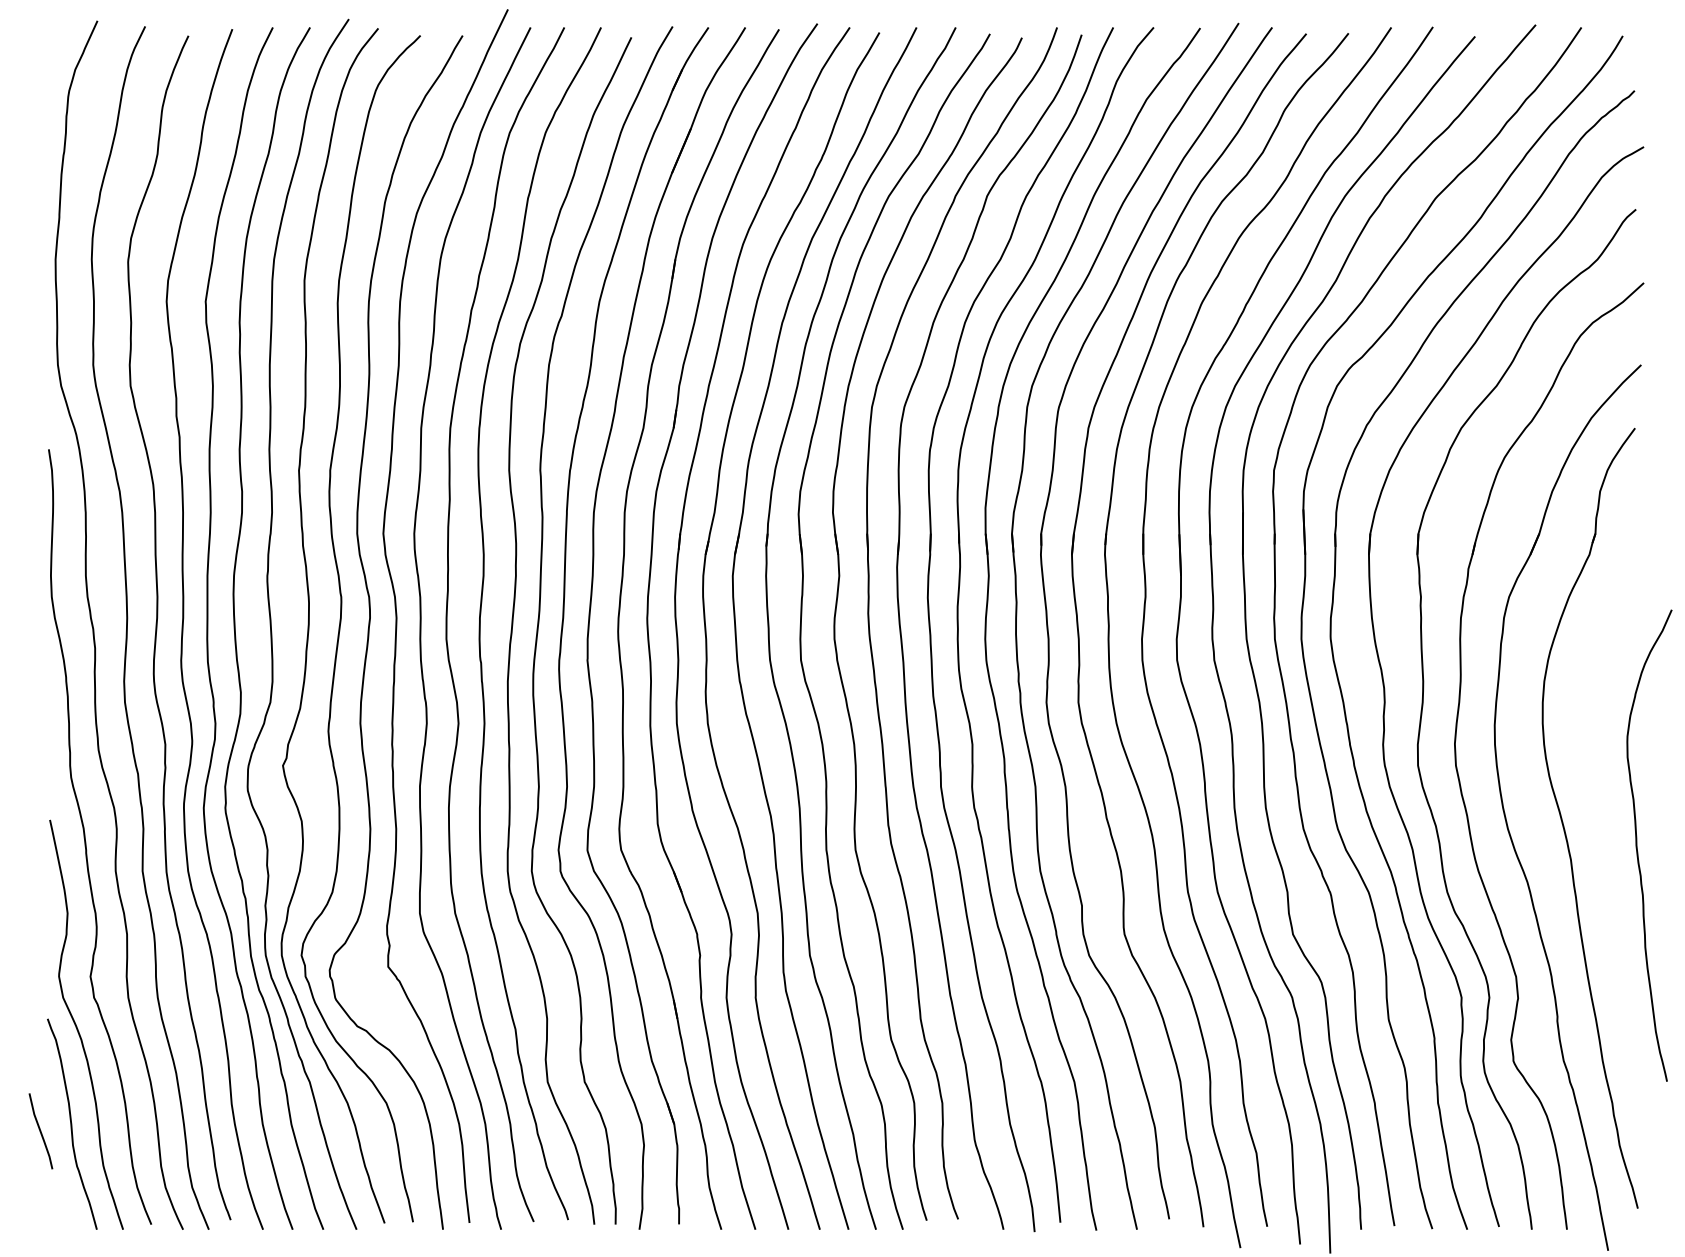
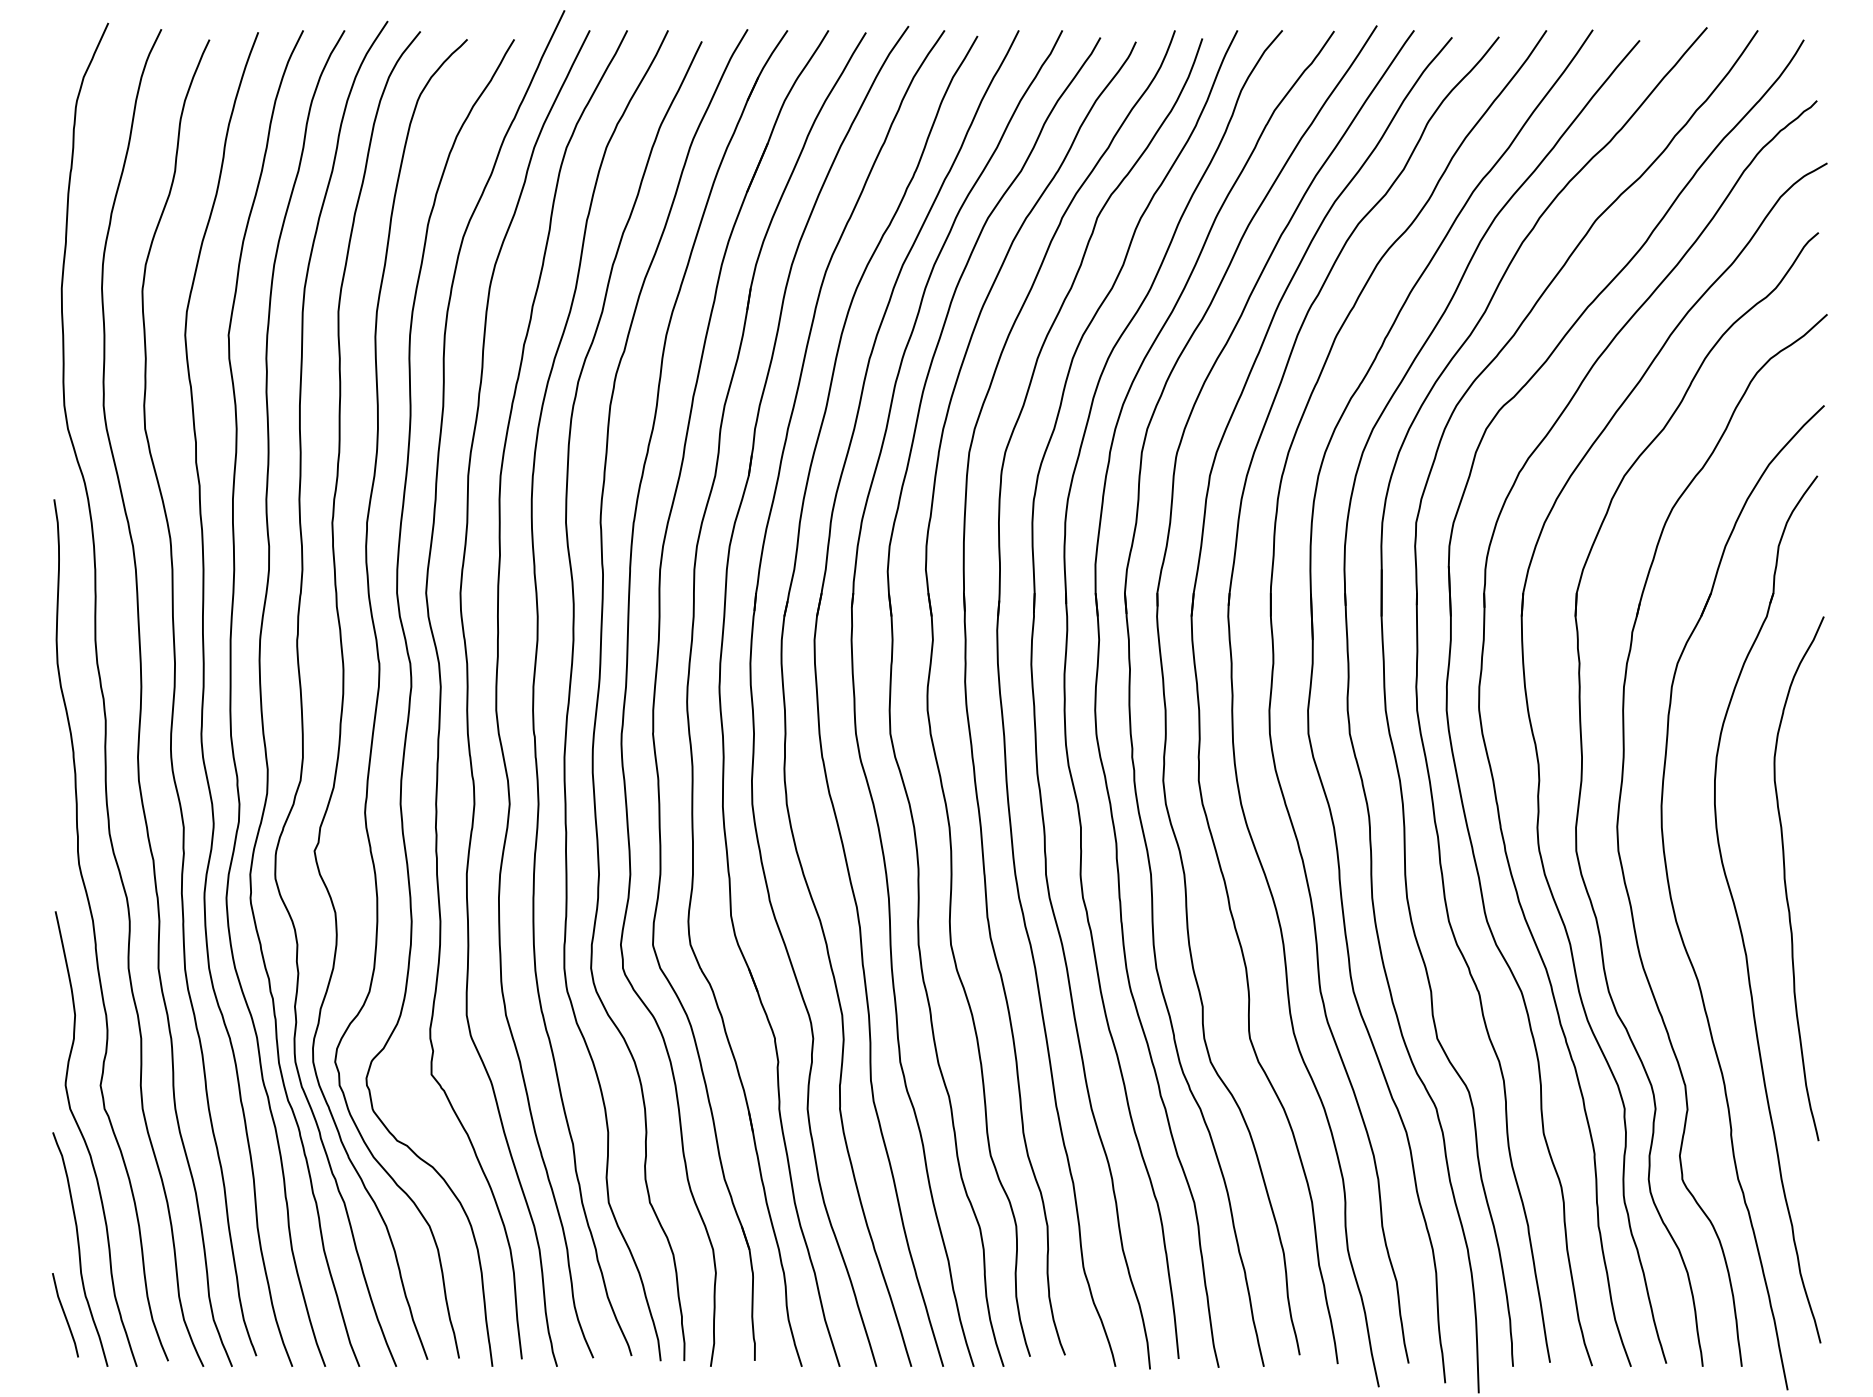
curve: (1637, 845) -> (1785, 878), moved
line: (40, 1131) -> (65, 1315), moved

